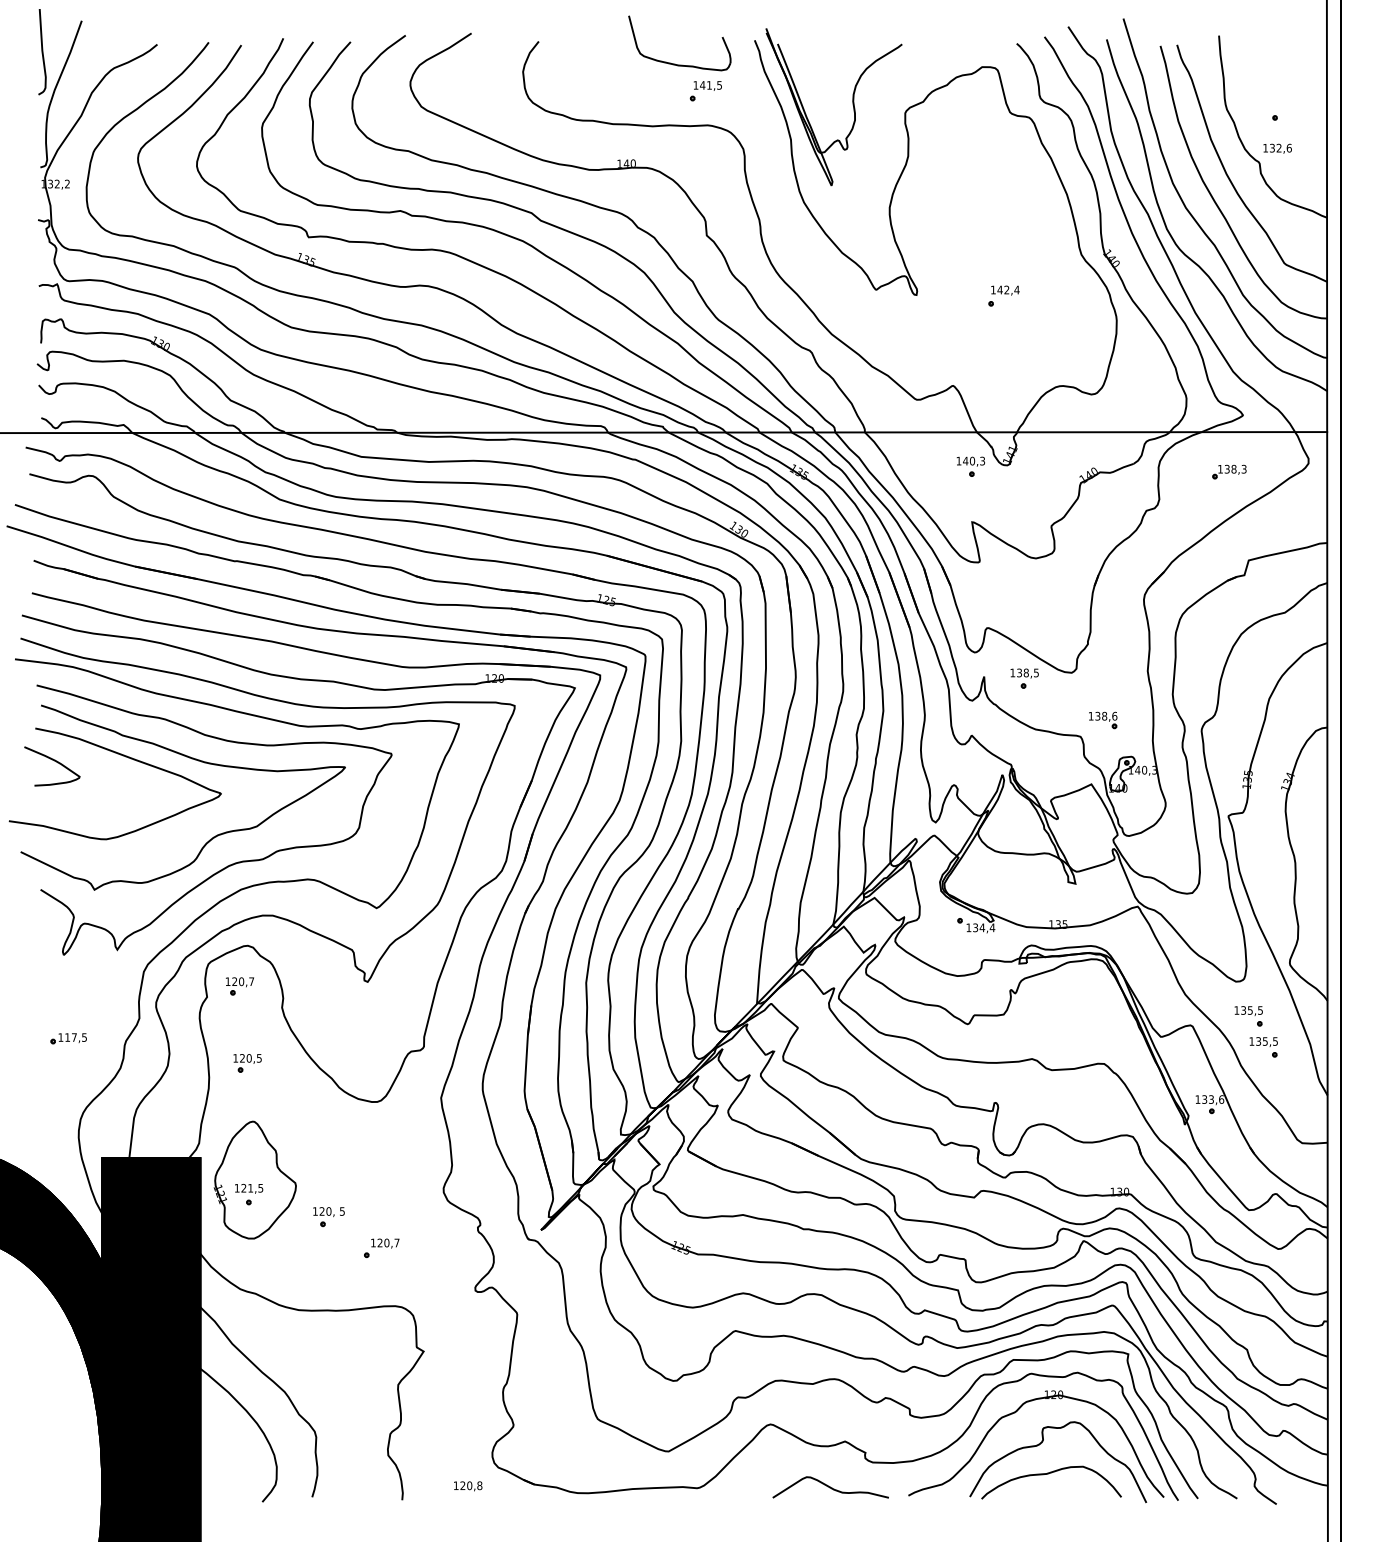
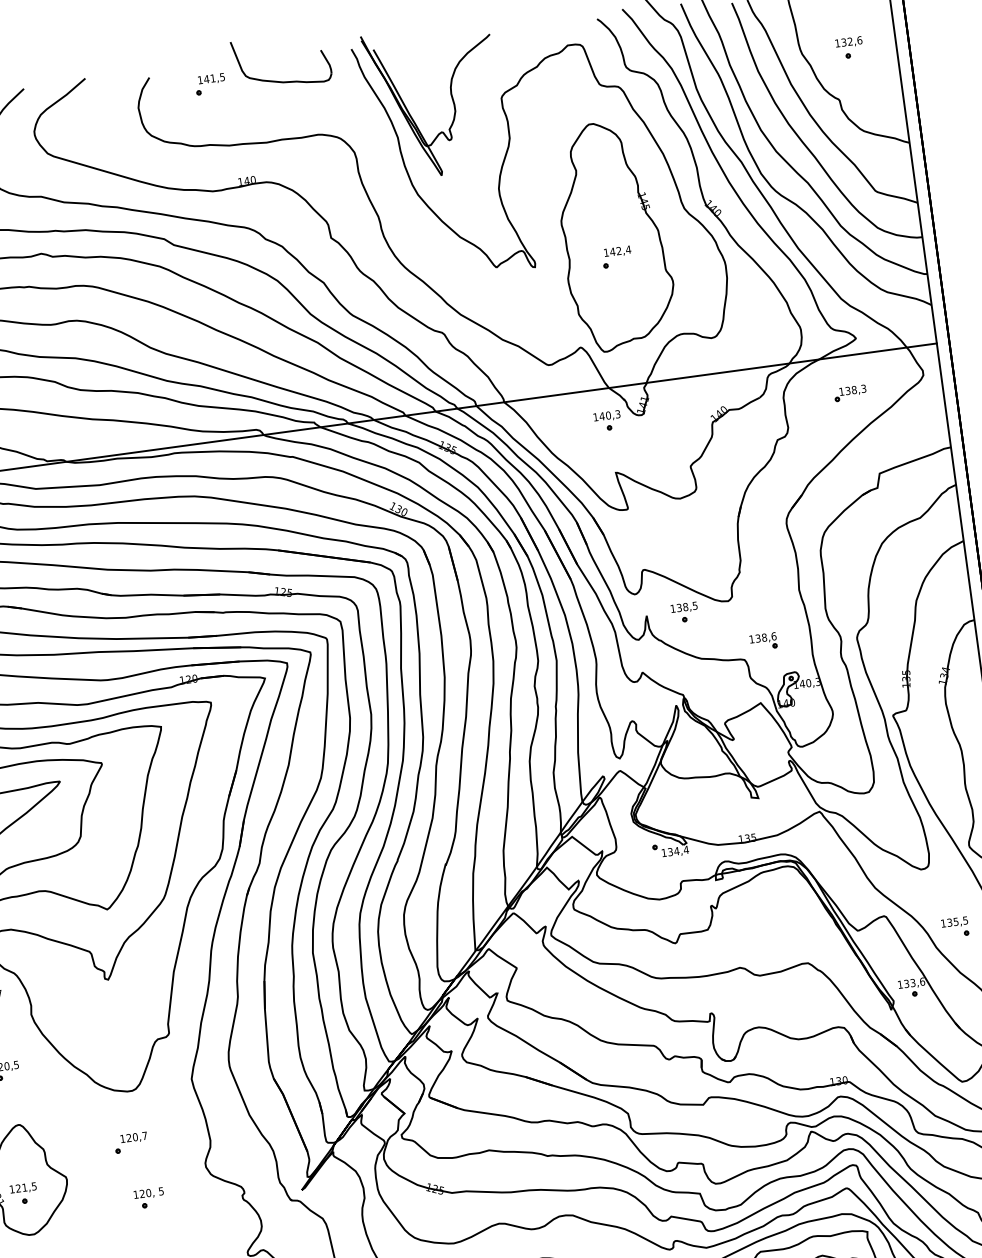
part: (705, 91) -> (210, 84), moved
text: (1277, 148) -> (848, 42), moved
part: (1004, 273) -> (614, 235), added
part: (1248, 1016) -> (937, 900), removed
part: (328, 1217) -> (149, 1198), moved
part: (381, 1248) -> (131, 1143), moved

